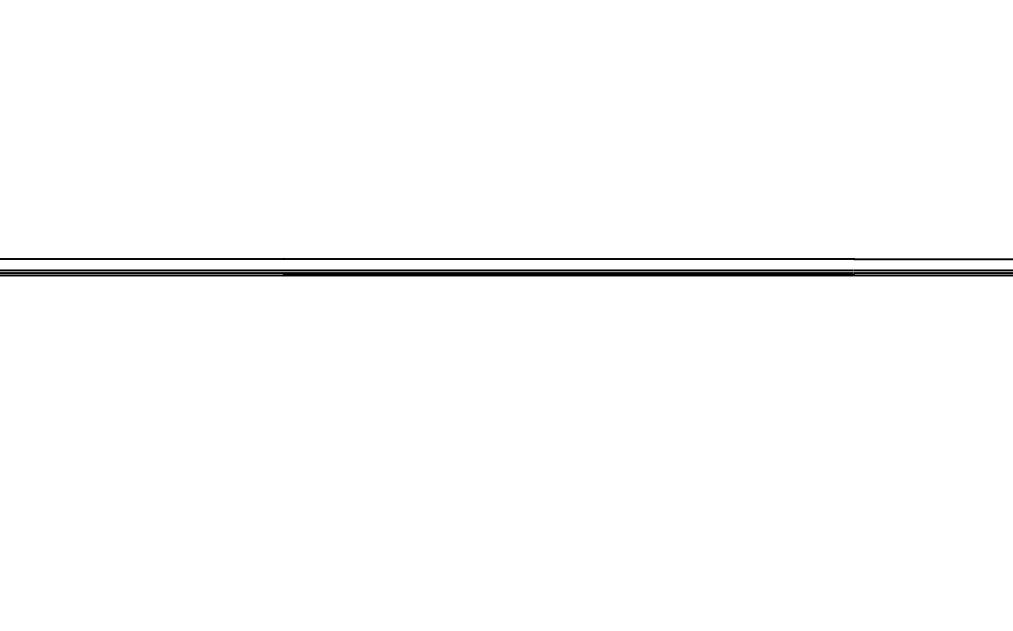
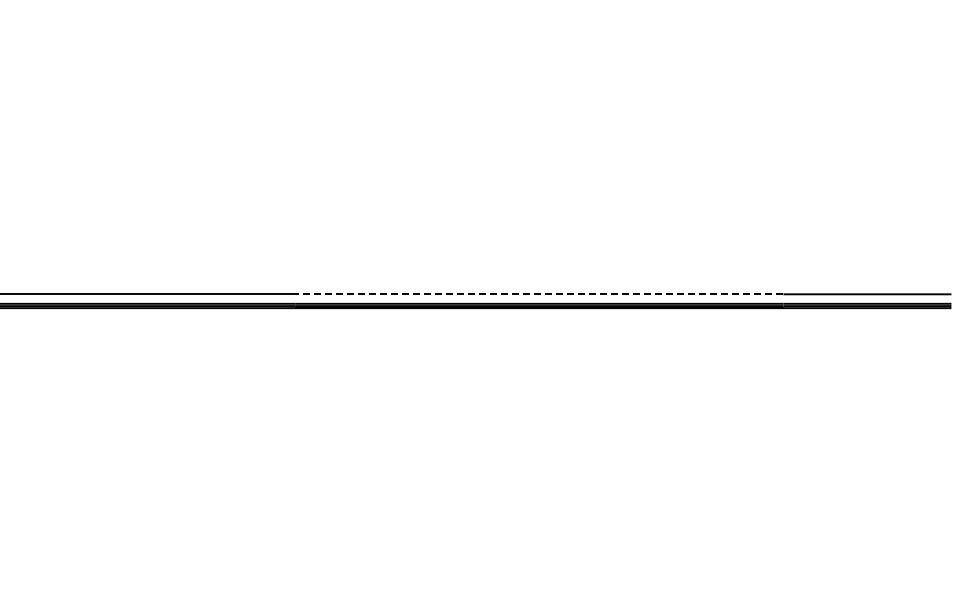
line: (568, 259) -> (539, 294), solid -> dashed

